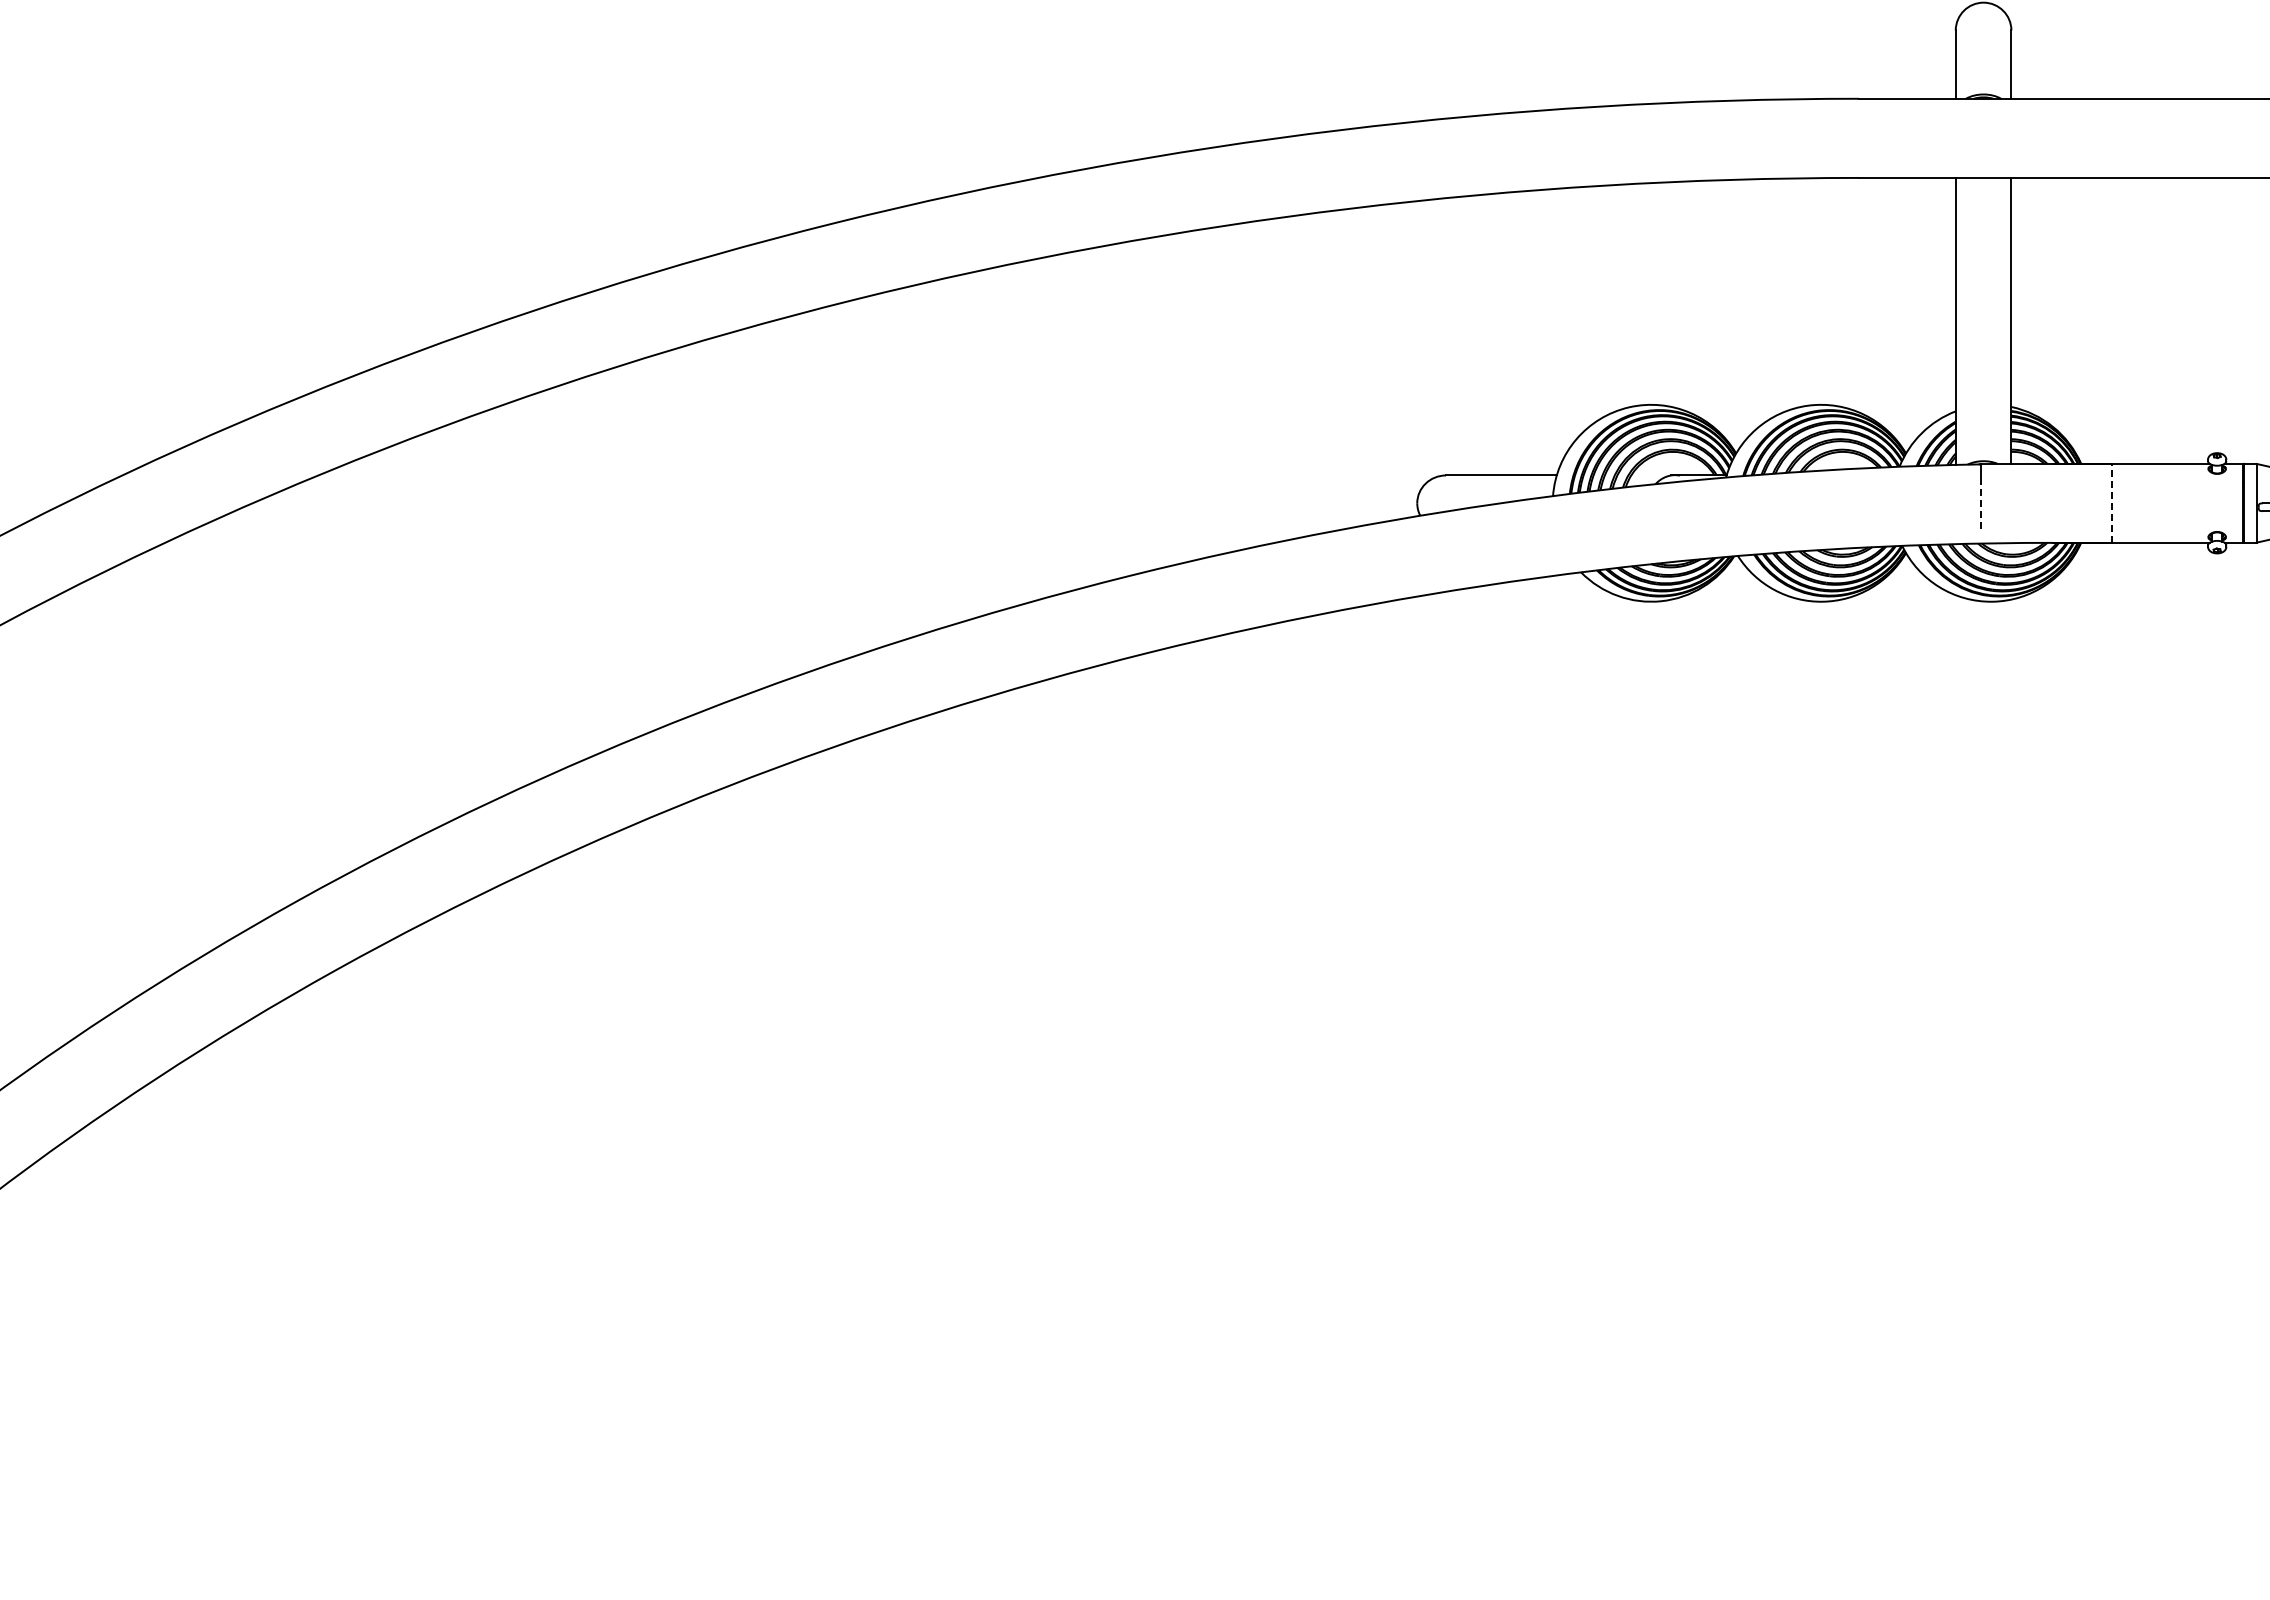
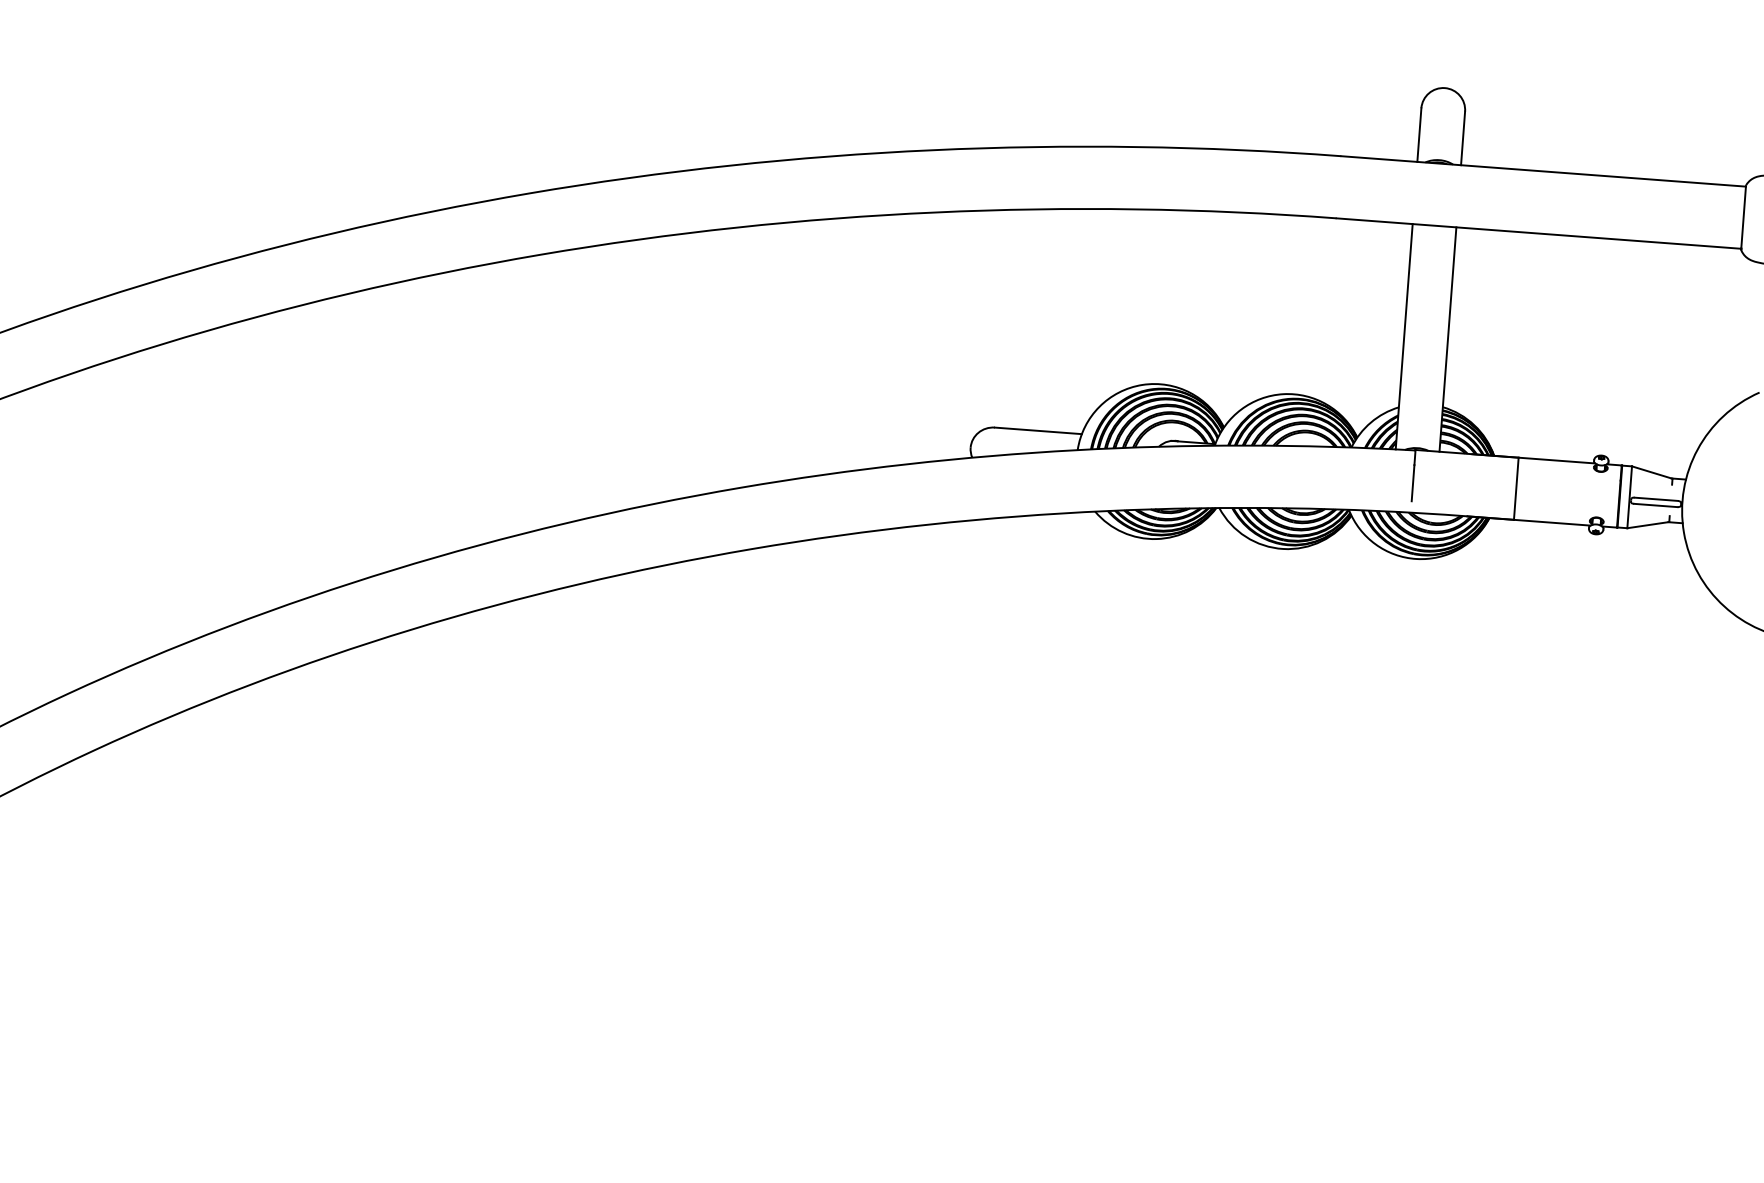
line: (2112, 503) -> (1516, 488), dashed -> solid
line: (1980, 505) -> (1412, 482), dashed -> solid

